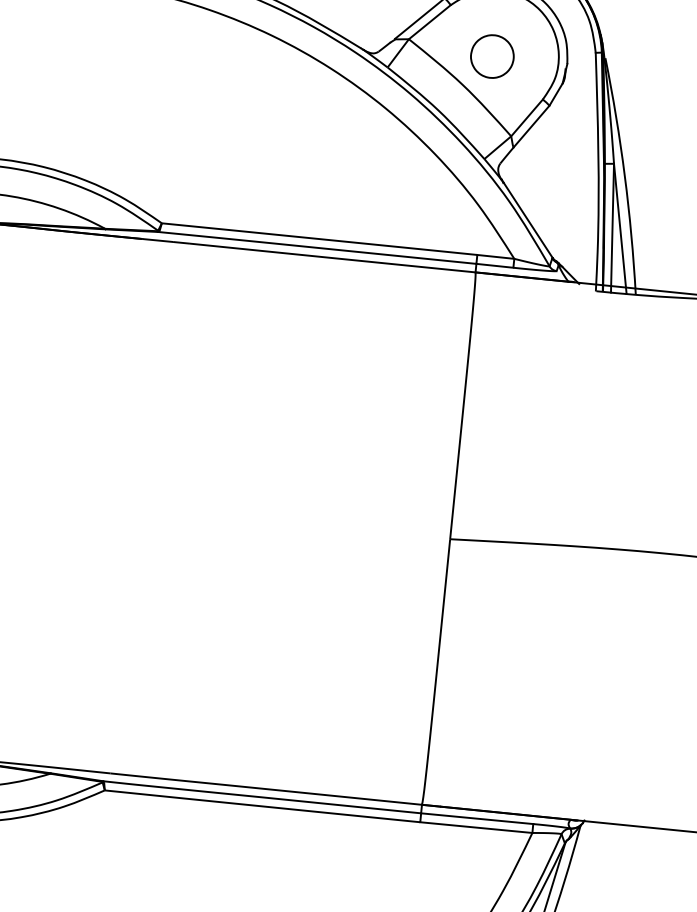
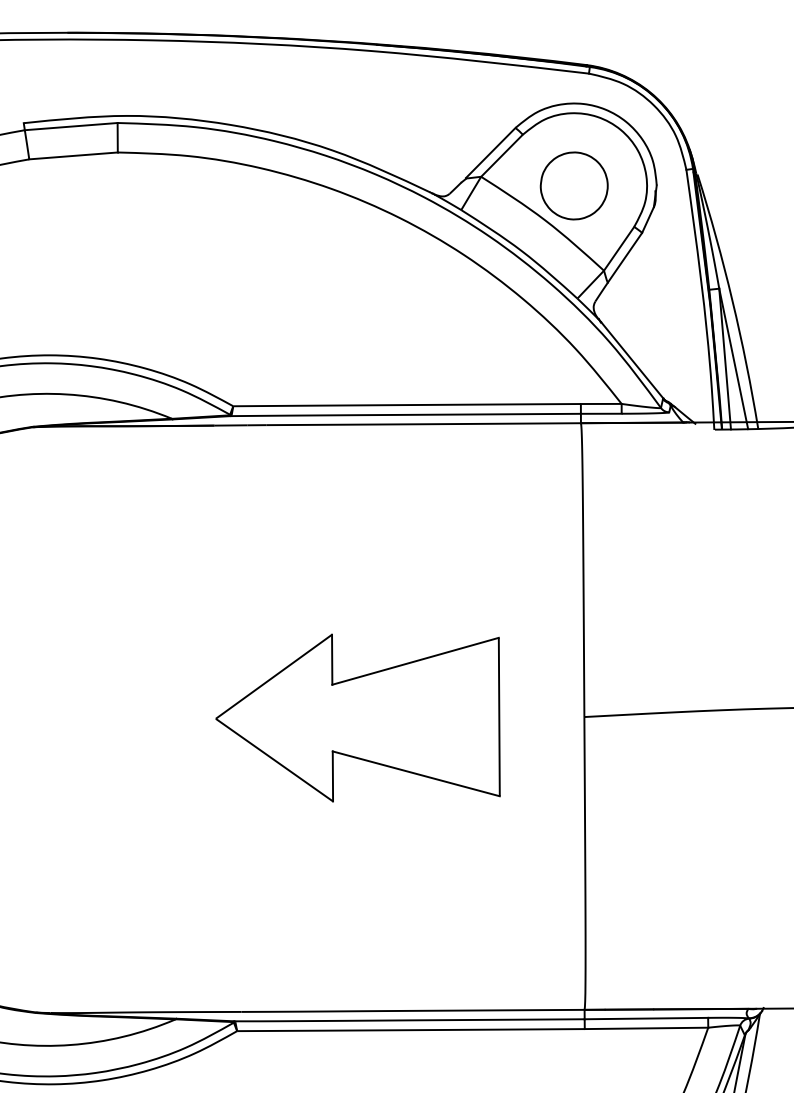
part: (491, 56) -> (573, 185), size x1.43
part: (244, 517) -> (357, 717), added

